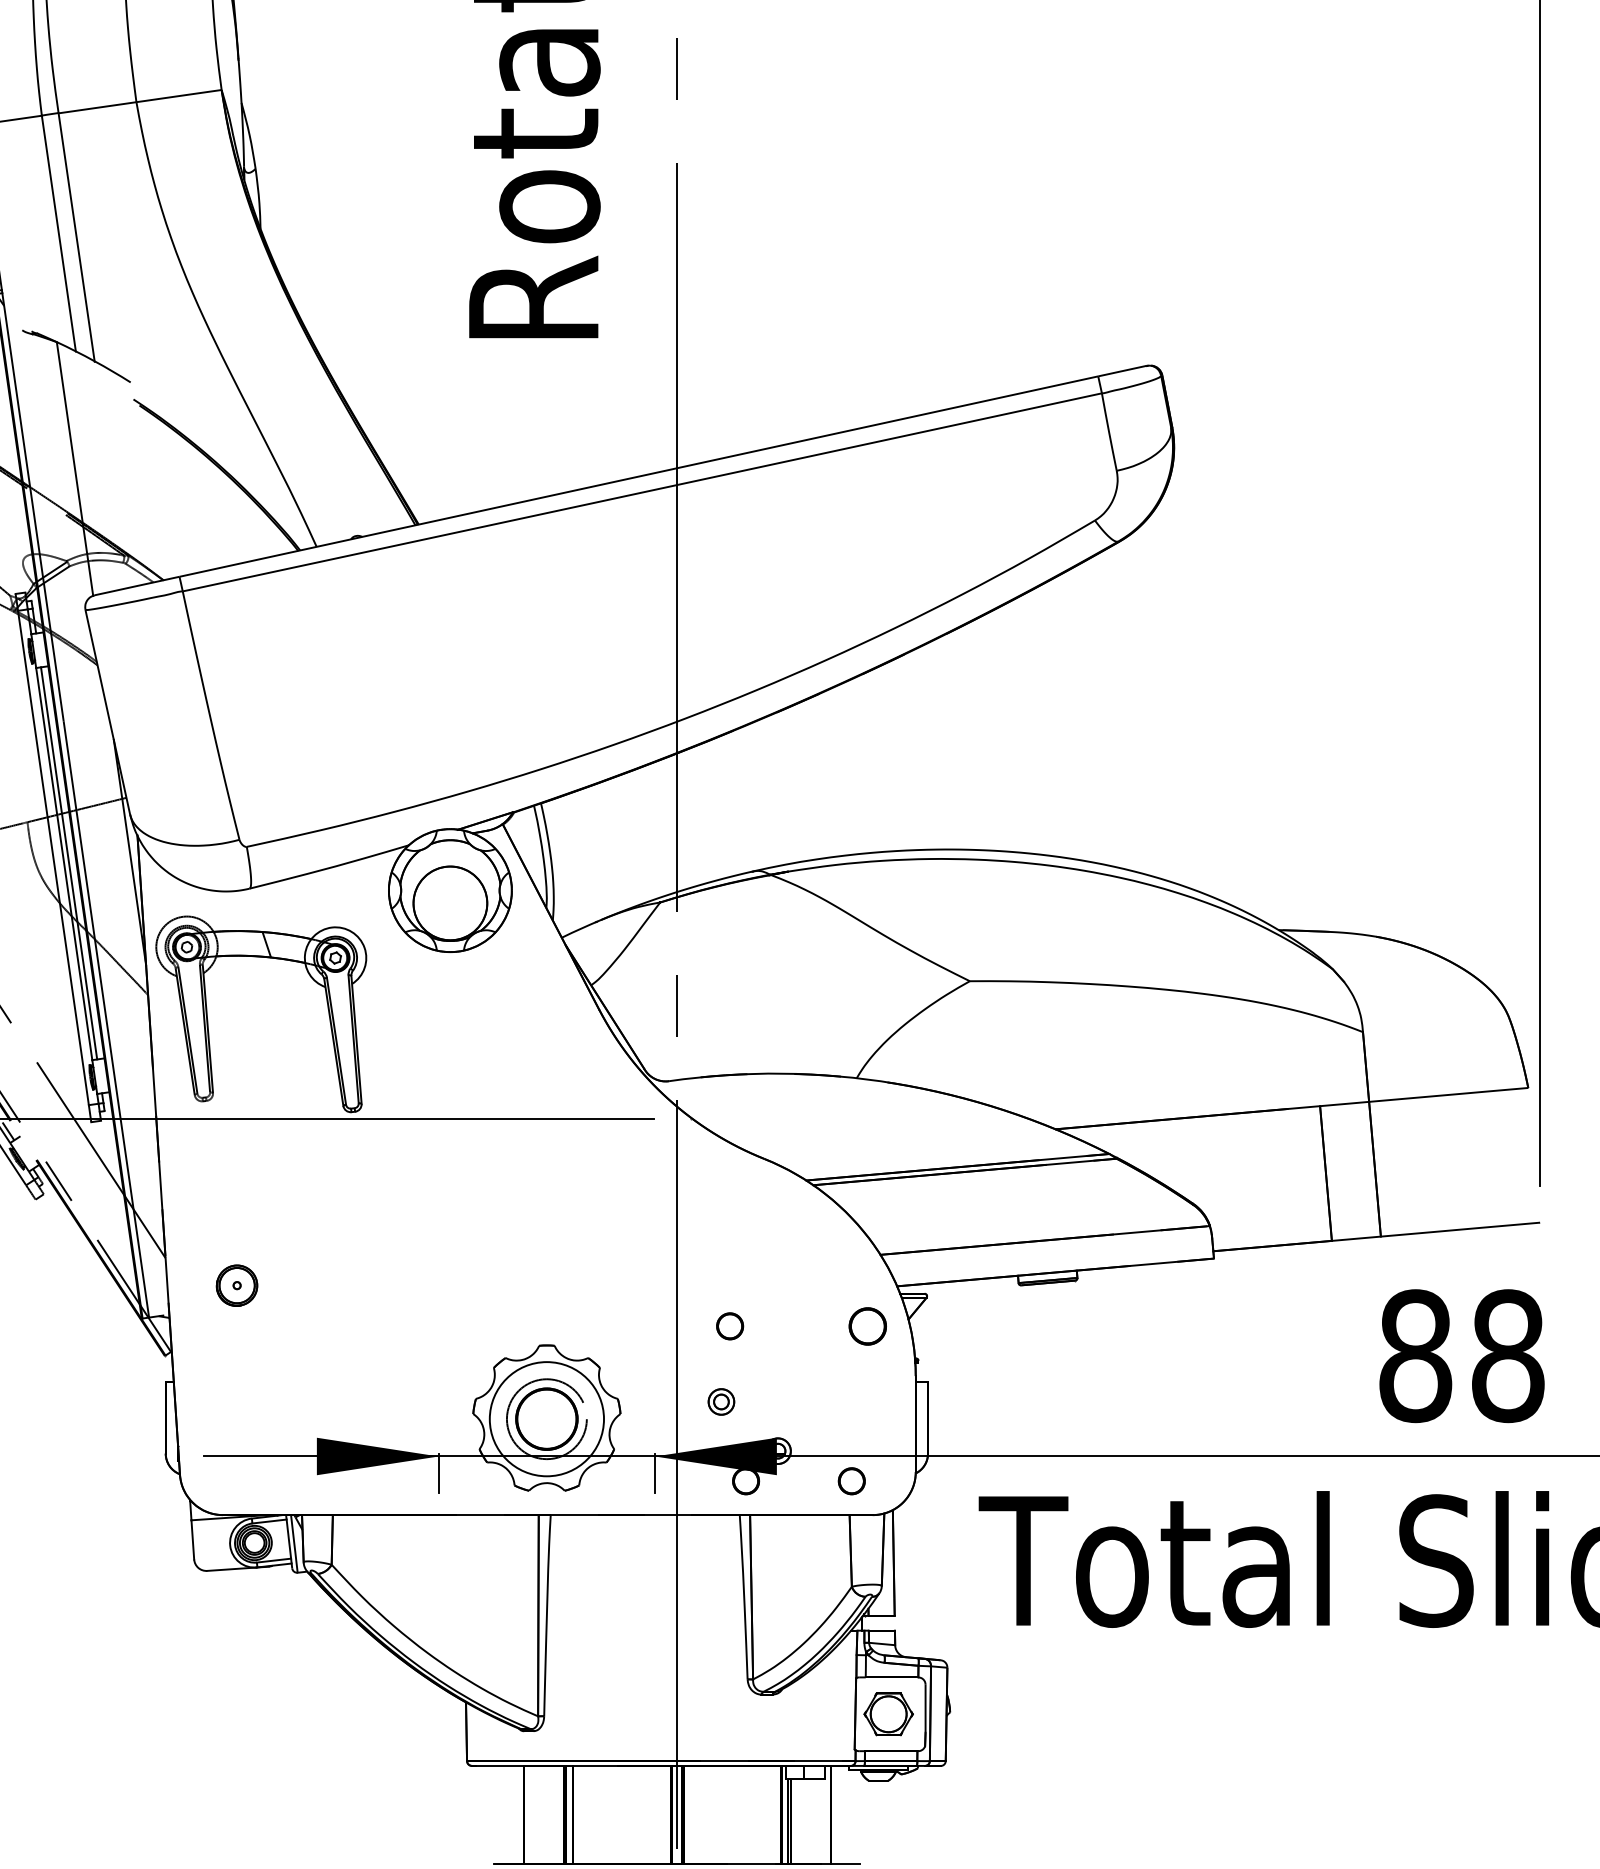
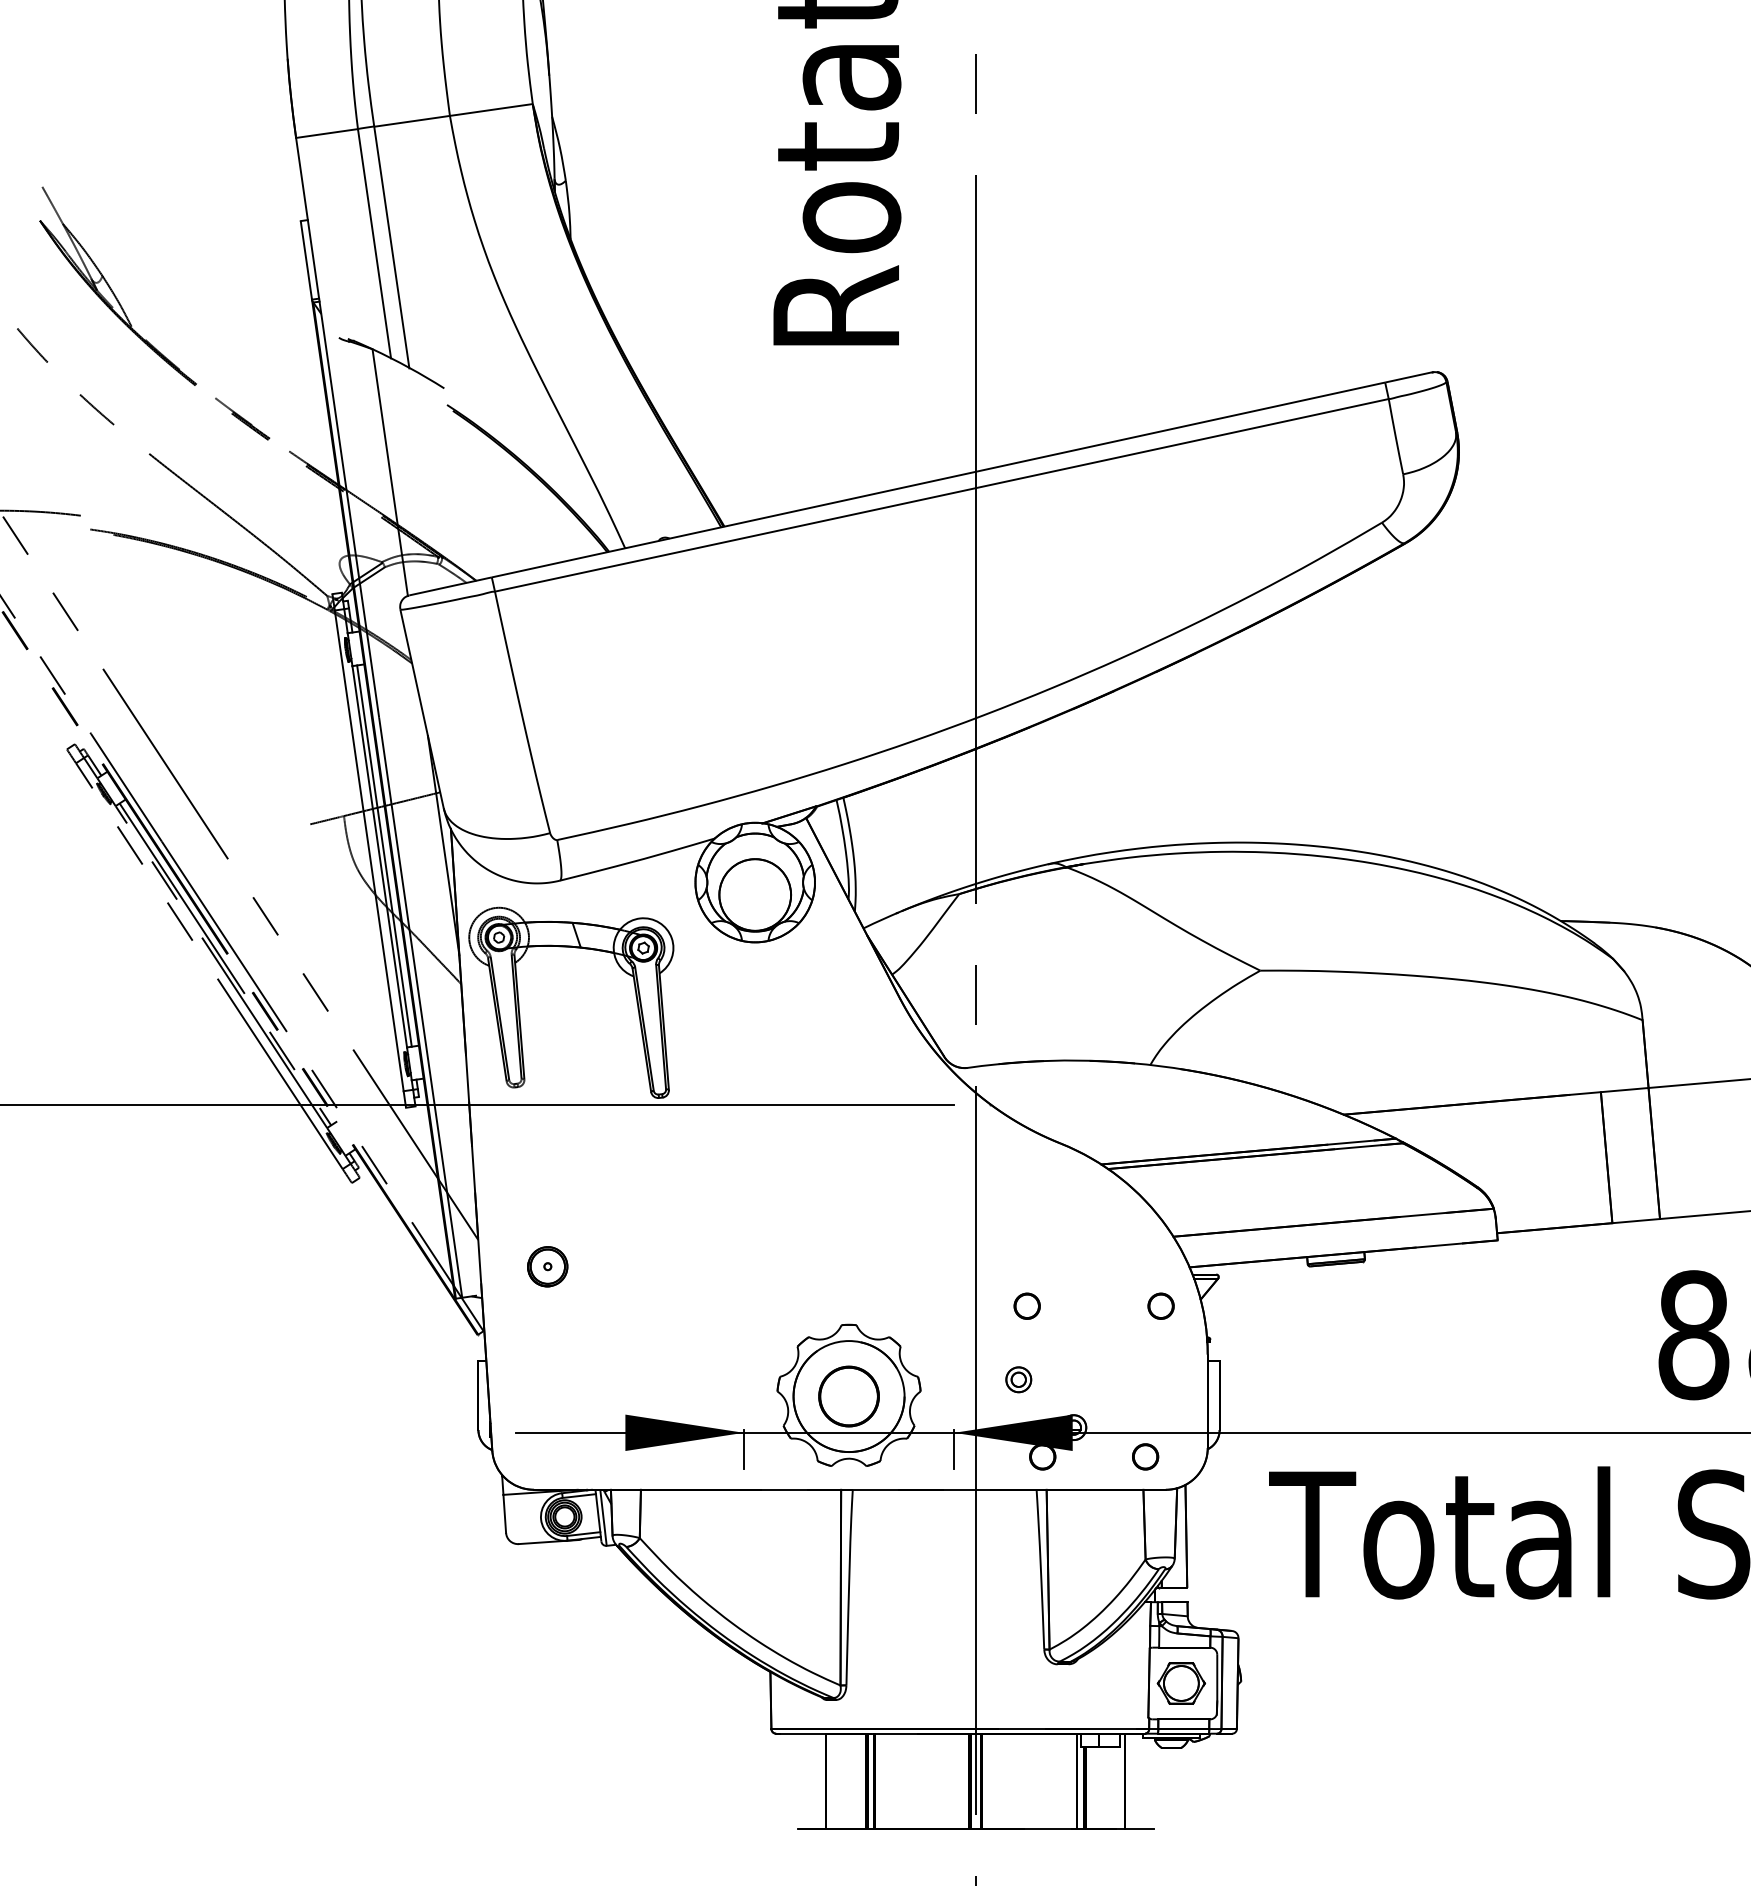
circle: (867, 1325) -> (1160, 1305), size x0.71
circle: (546, 1419) -> (848, 1396), size x1.43

